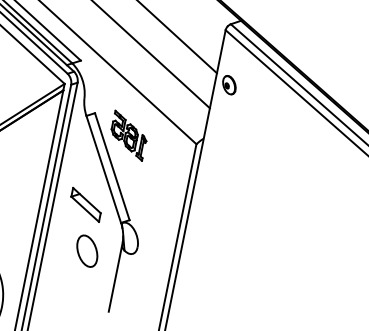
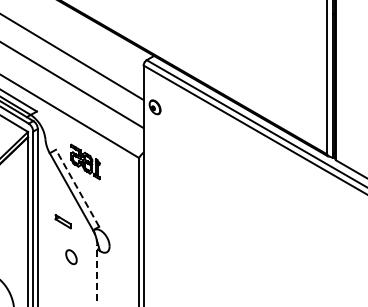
line: (112, 165) -> (77, 187), solid -> dashed
part: (85, 204) -> (62, 221), size x0.6
part: (87, 250) -> (71, 256), size x0.6
line: (115, 276) -> (97, 272), solid -> dashed

